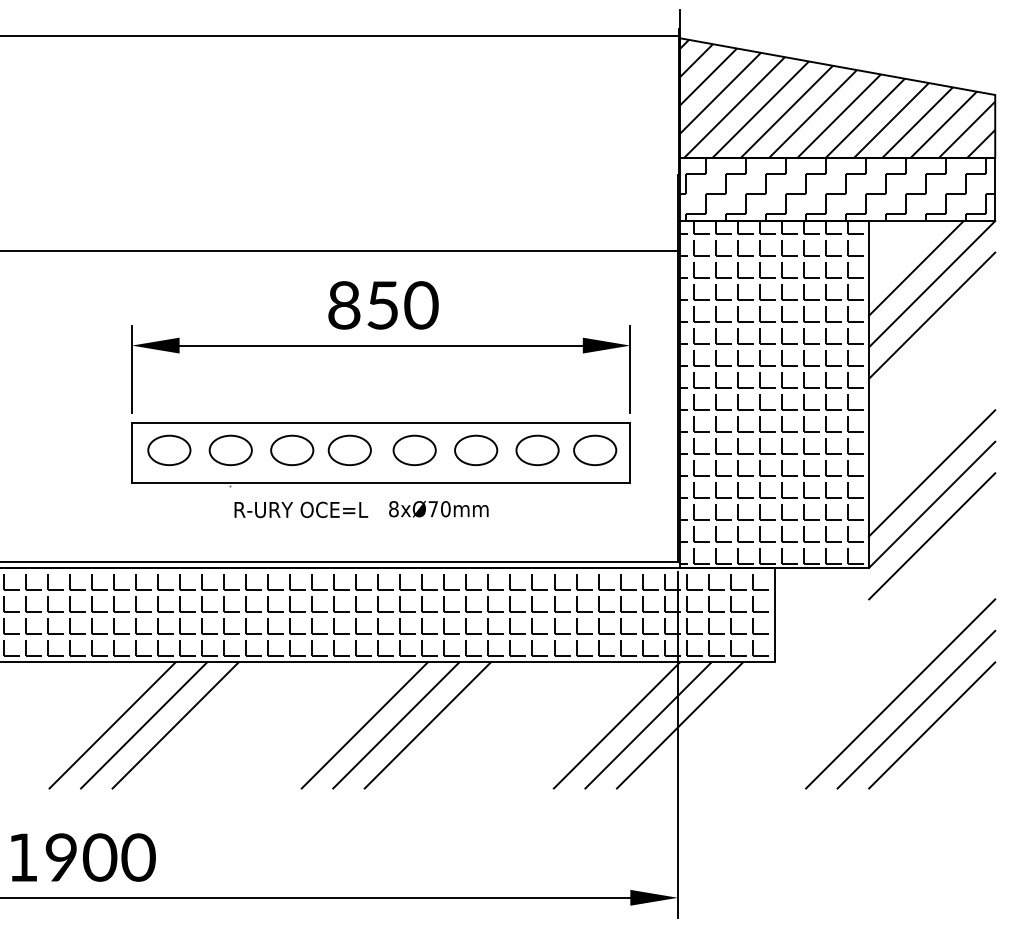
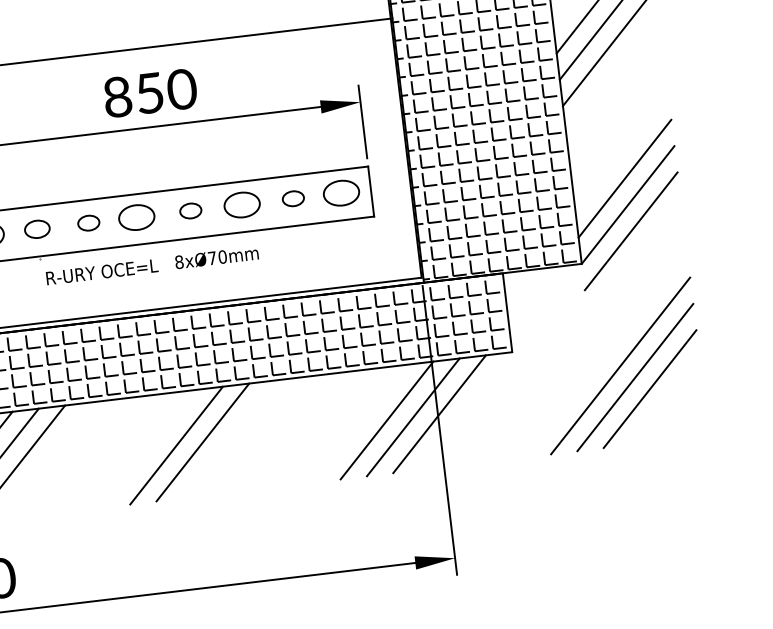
part: (230, 449) -> (37, 228), size x0.7
part: (292, 449) -> (88, 222), size x0.6
part: (414, 449) -> (190, 210), size x0.6
part: (537, 449) -> (293, 198), size x0.6
line: (427, 725) -> (228, 439), removed

